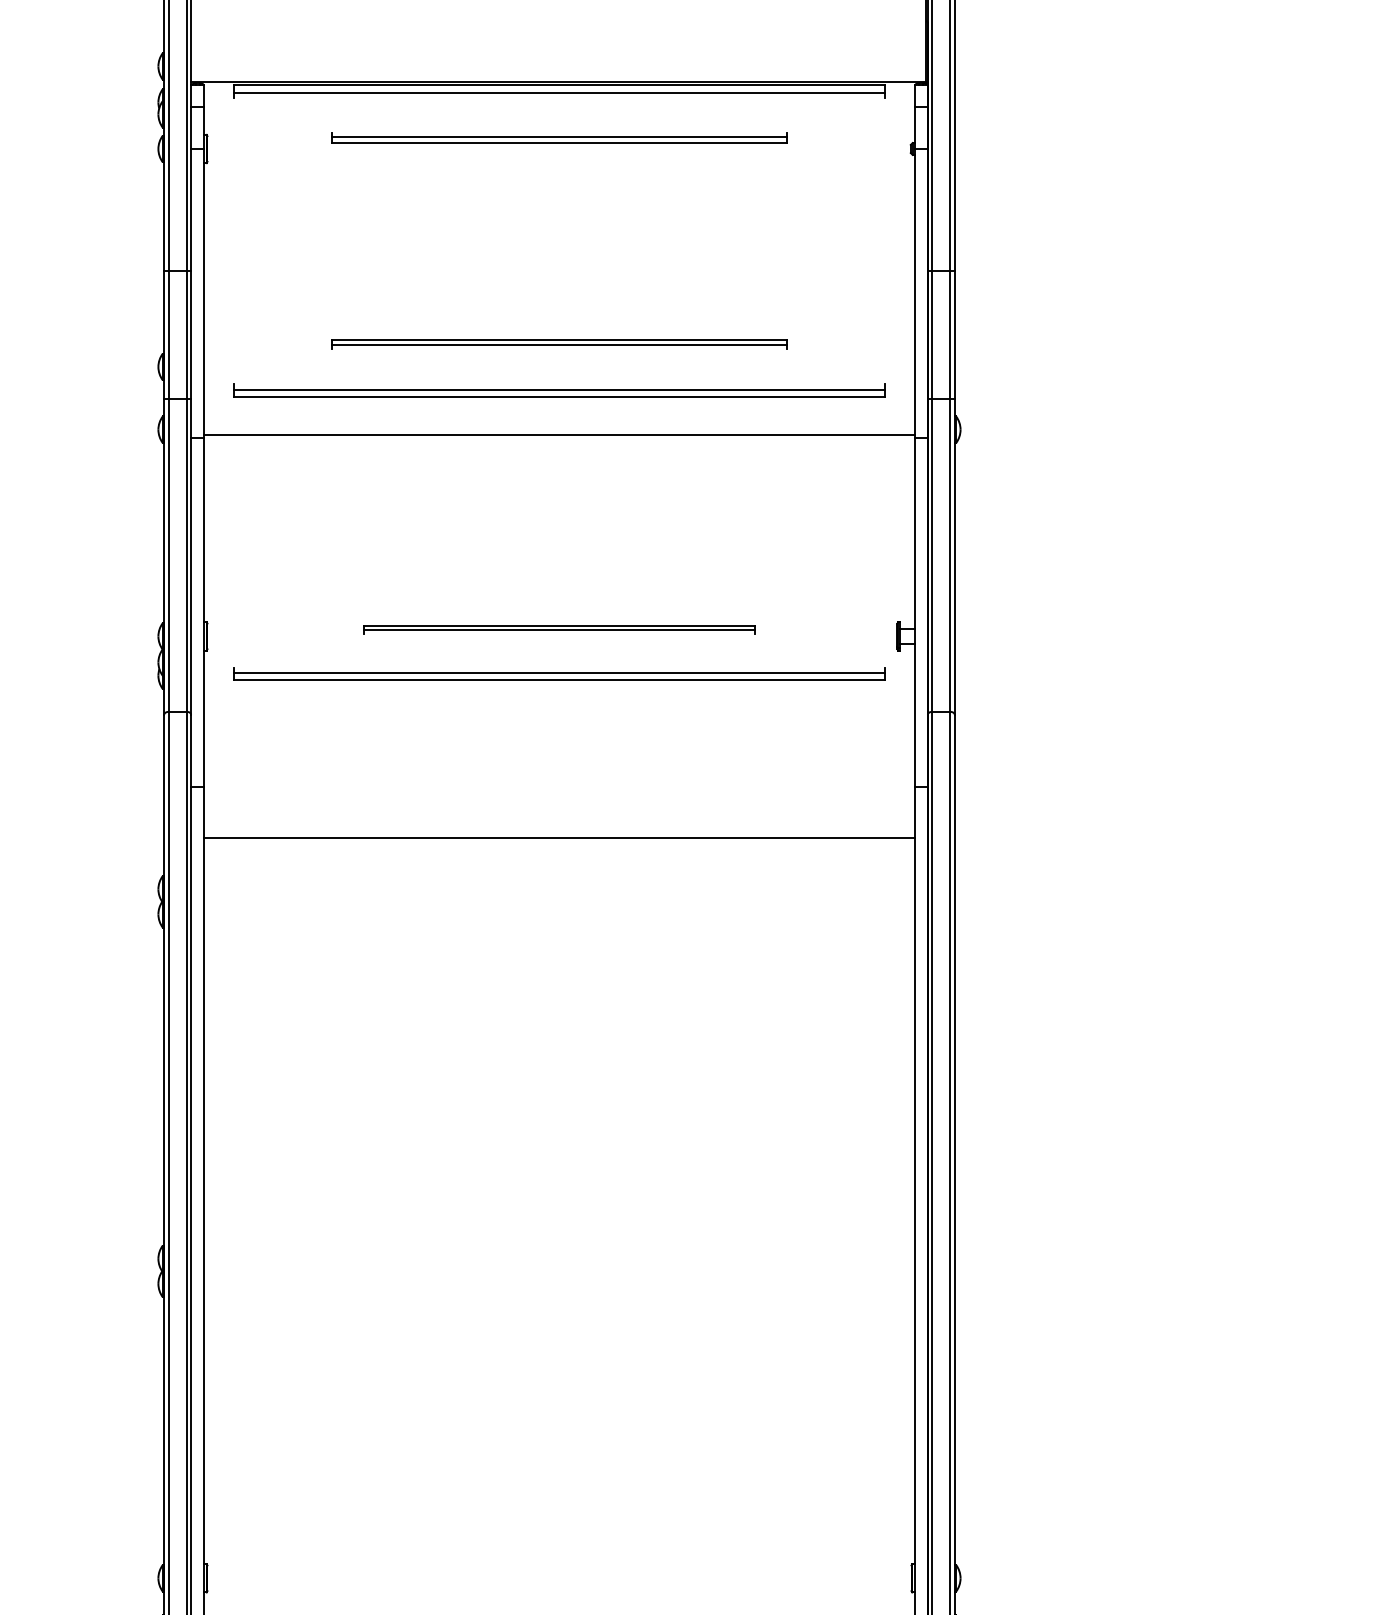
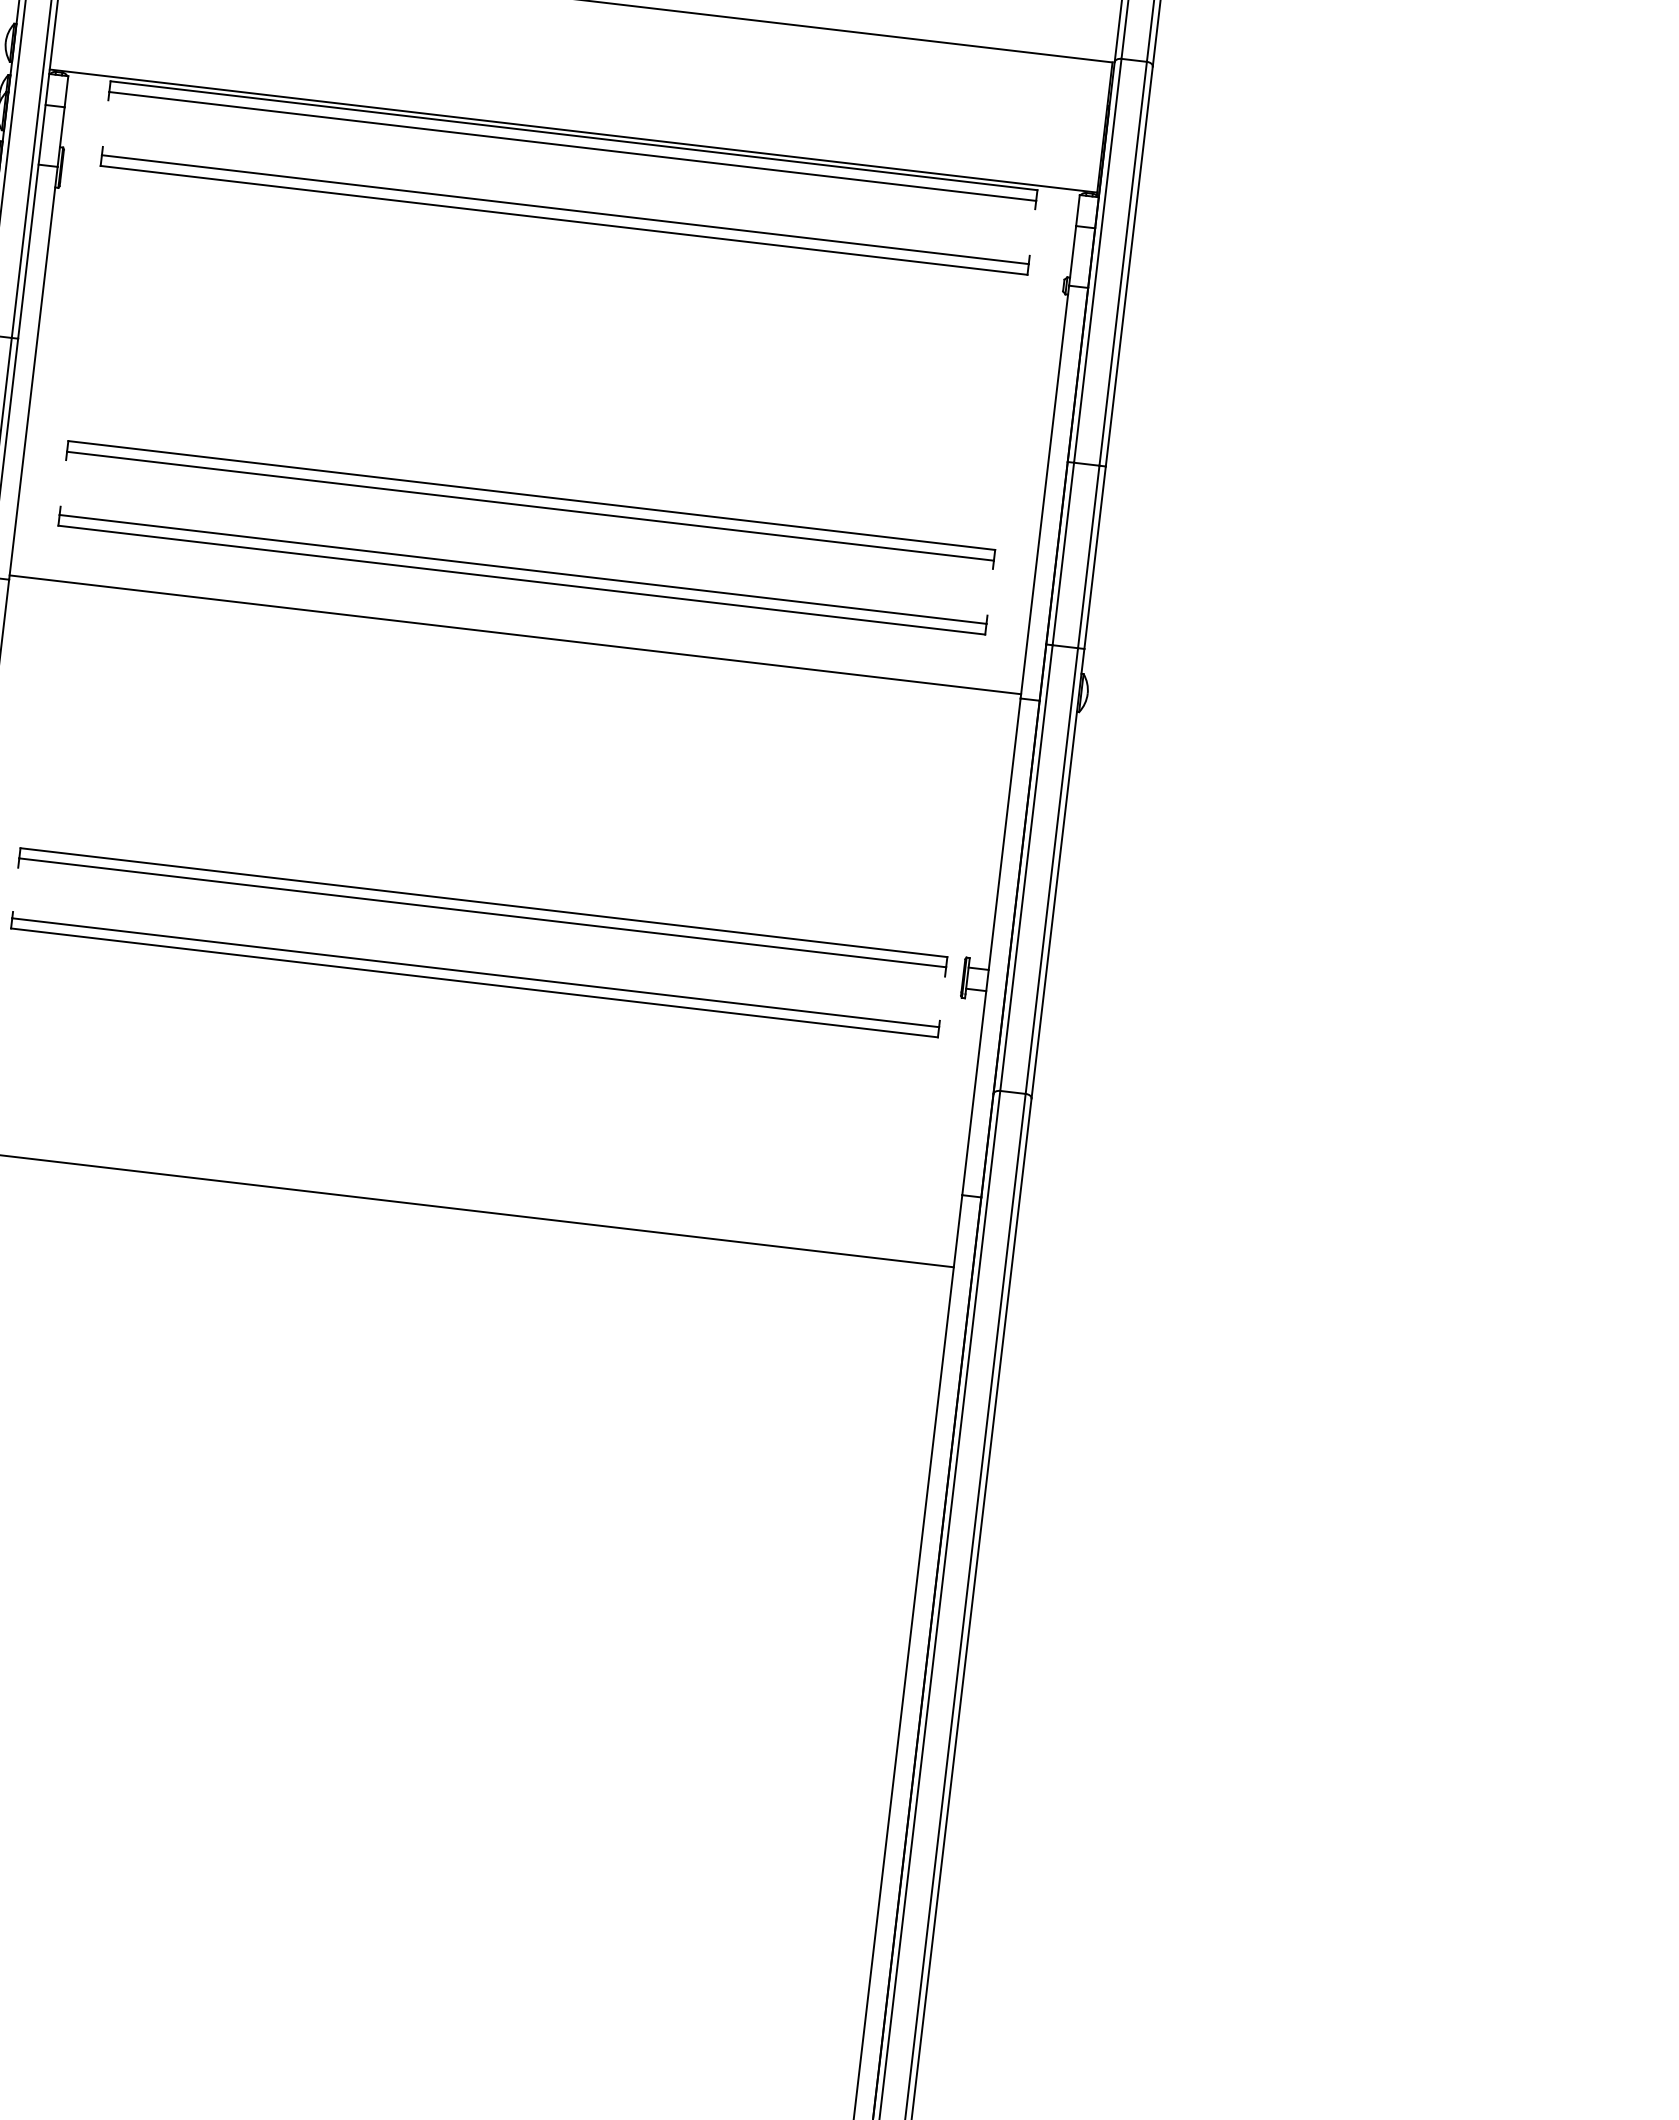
part: (559, 137) -> (565, 210), size x1.43
part: (559, 344) -> (530, 505), size x1.43
part: (559, 629) -> (482, 911), size x1.67

